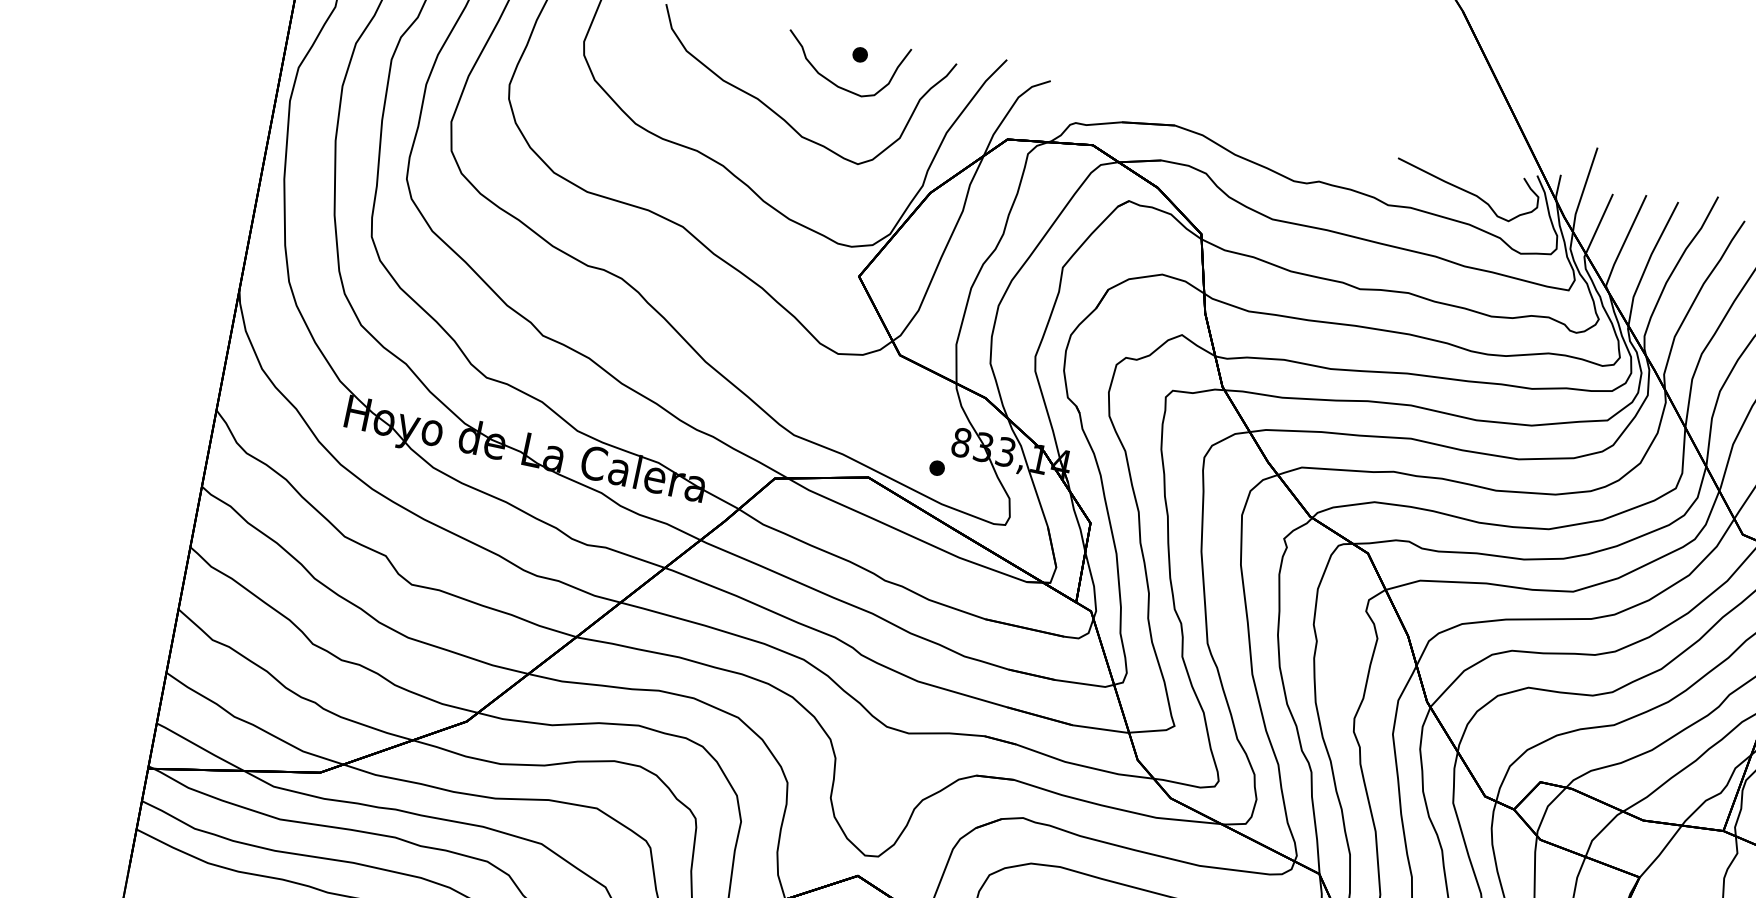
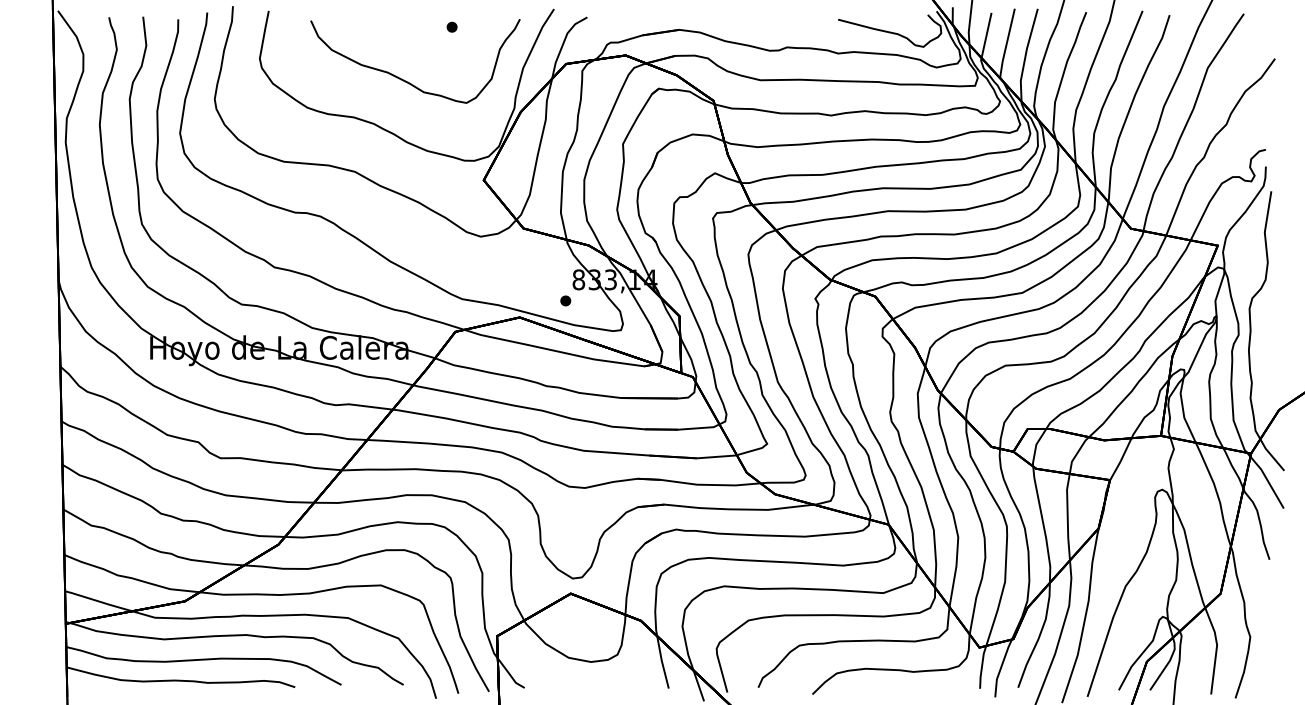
part: (833, 81) -> (437, 49), removed

